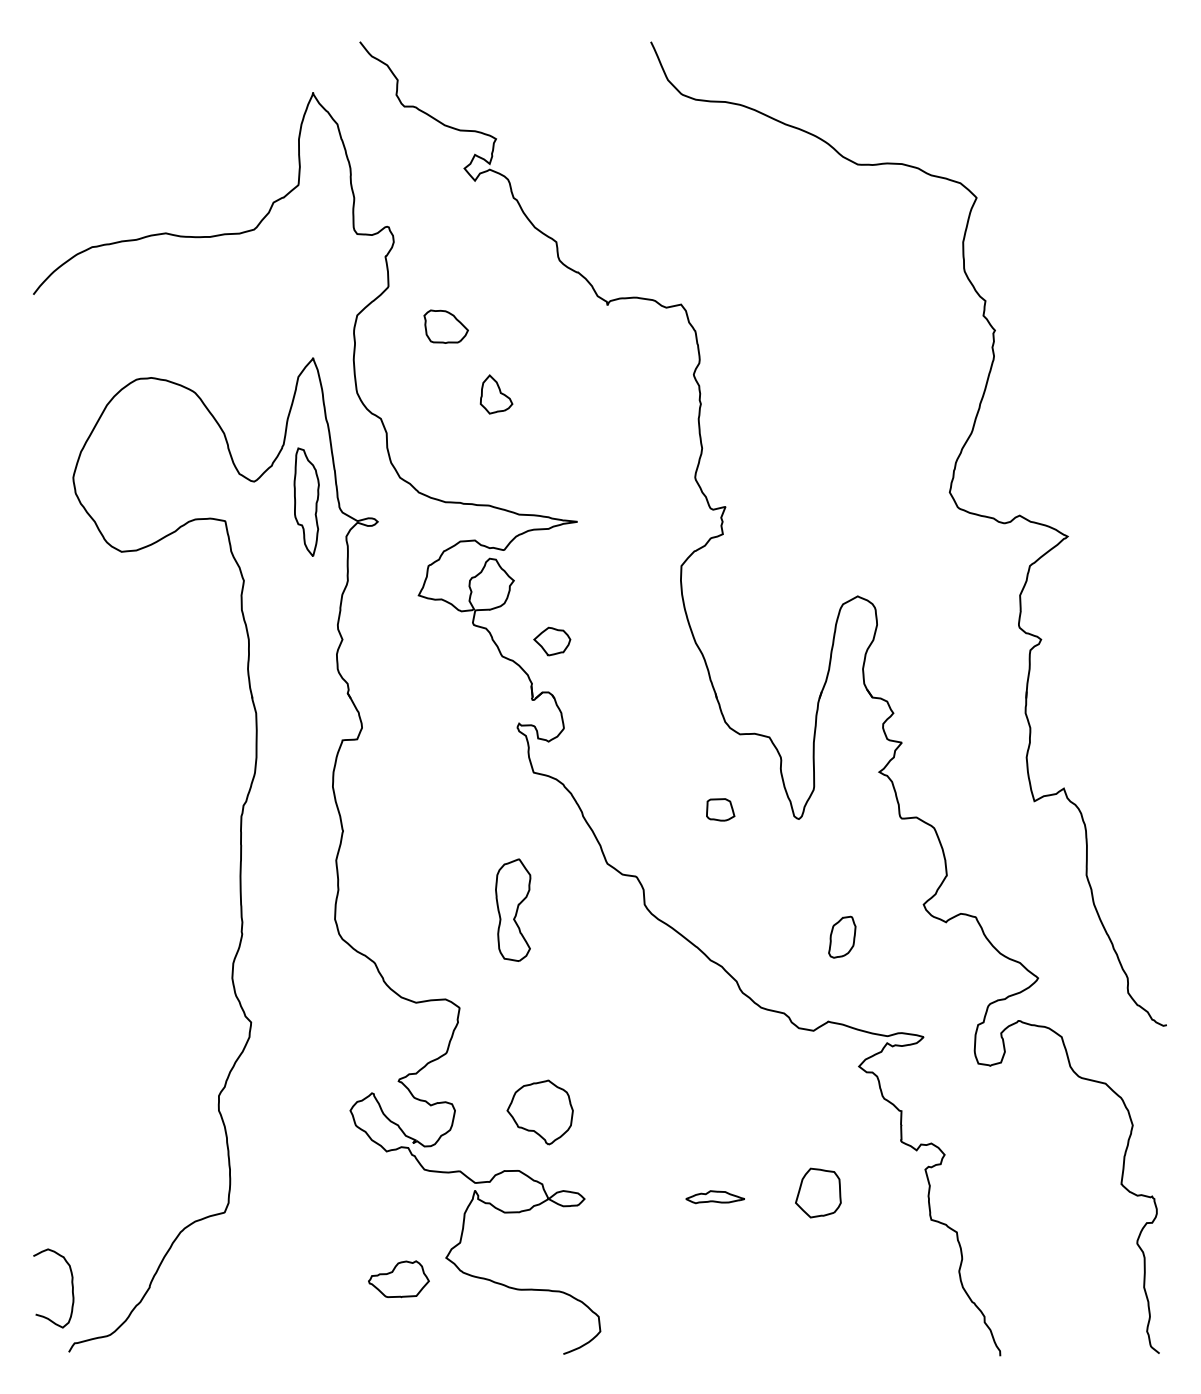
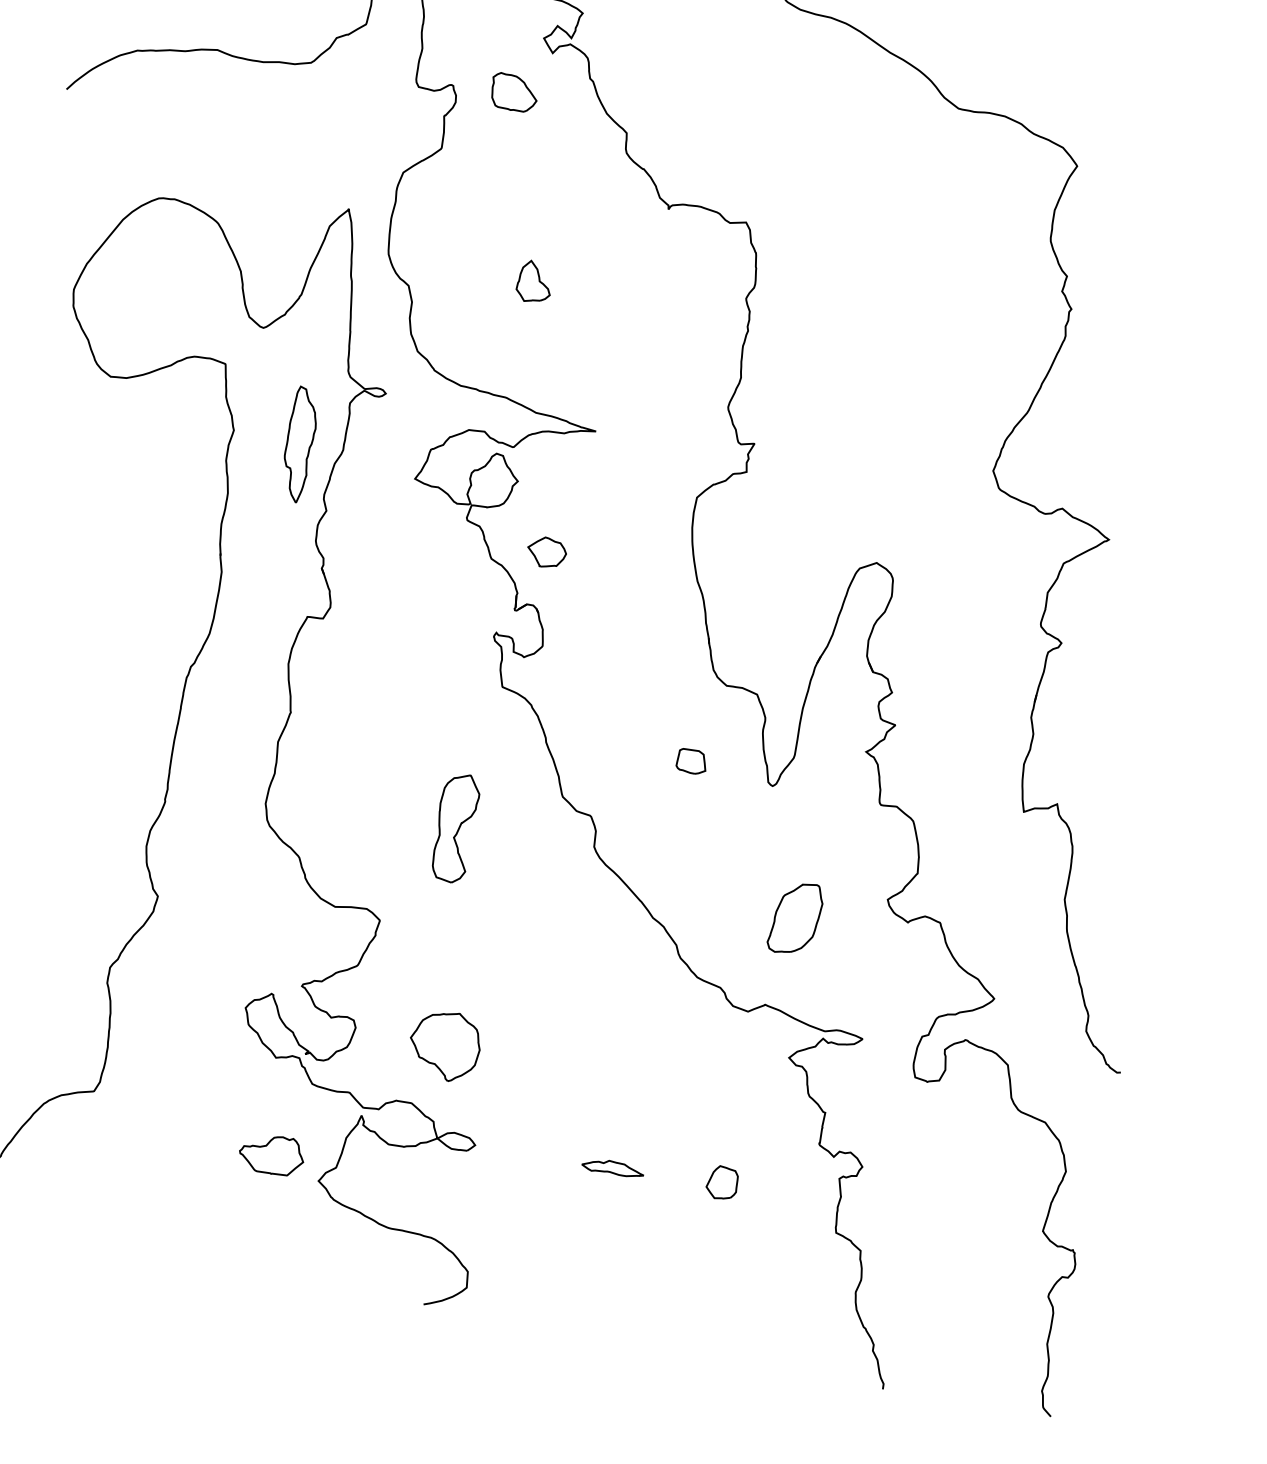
part: (445, 326) -> (513, 92), moved
part: (306, 501) -> (299, 443), moved
part: (842, 937) -> (796, 918), size x1.67
part: (818, 1192) -> (722, 1182), size x0.62
part: (398, 1279) -> (271, 1154), moved

